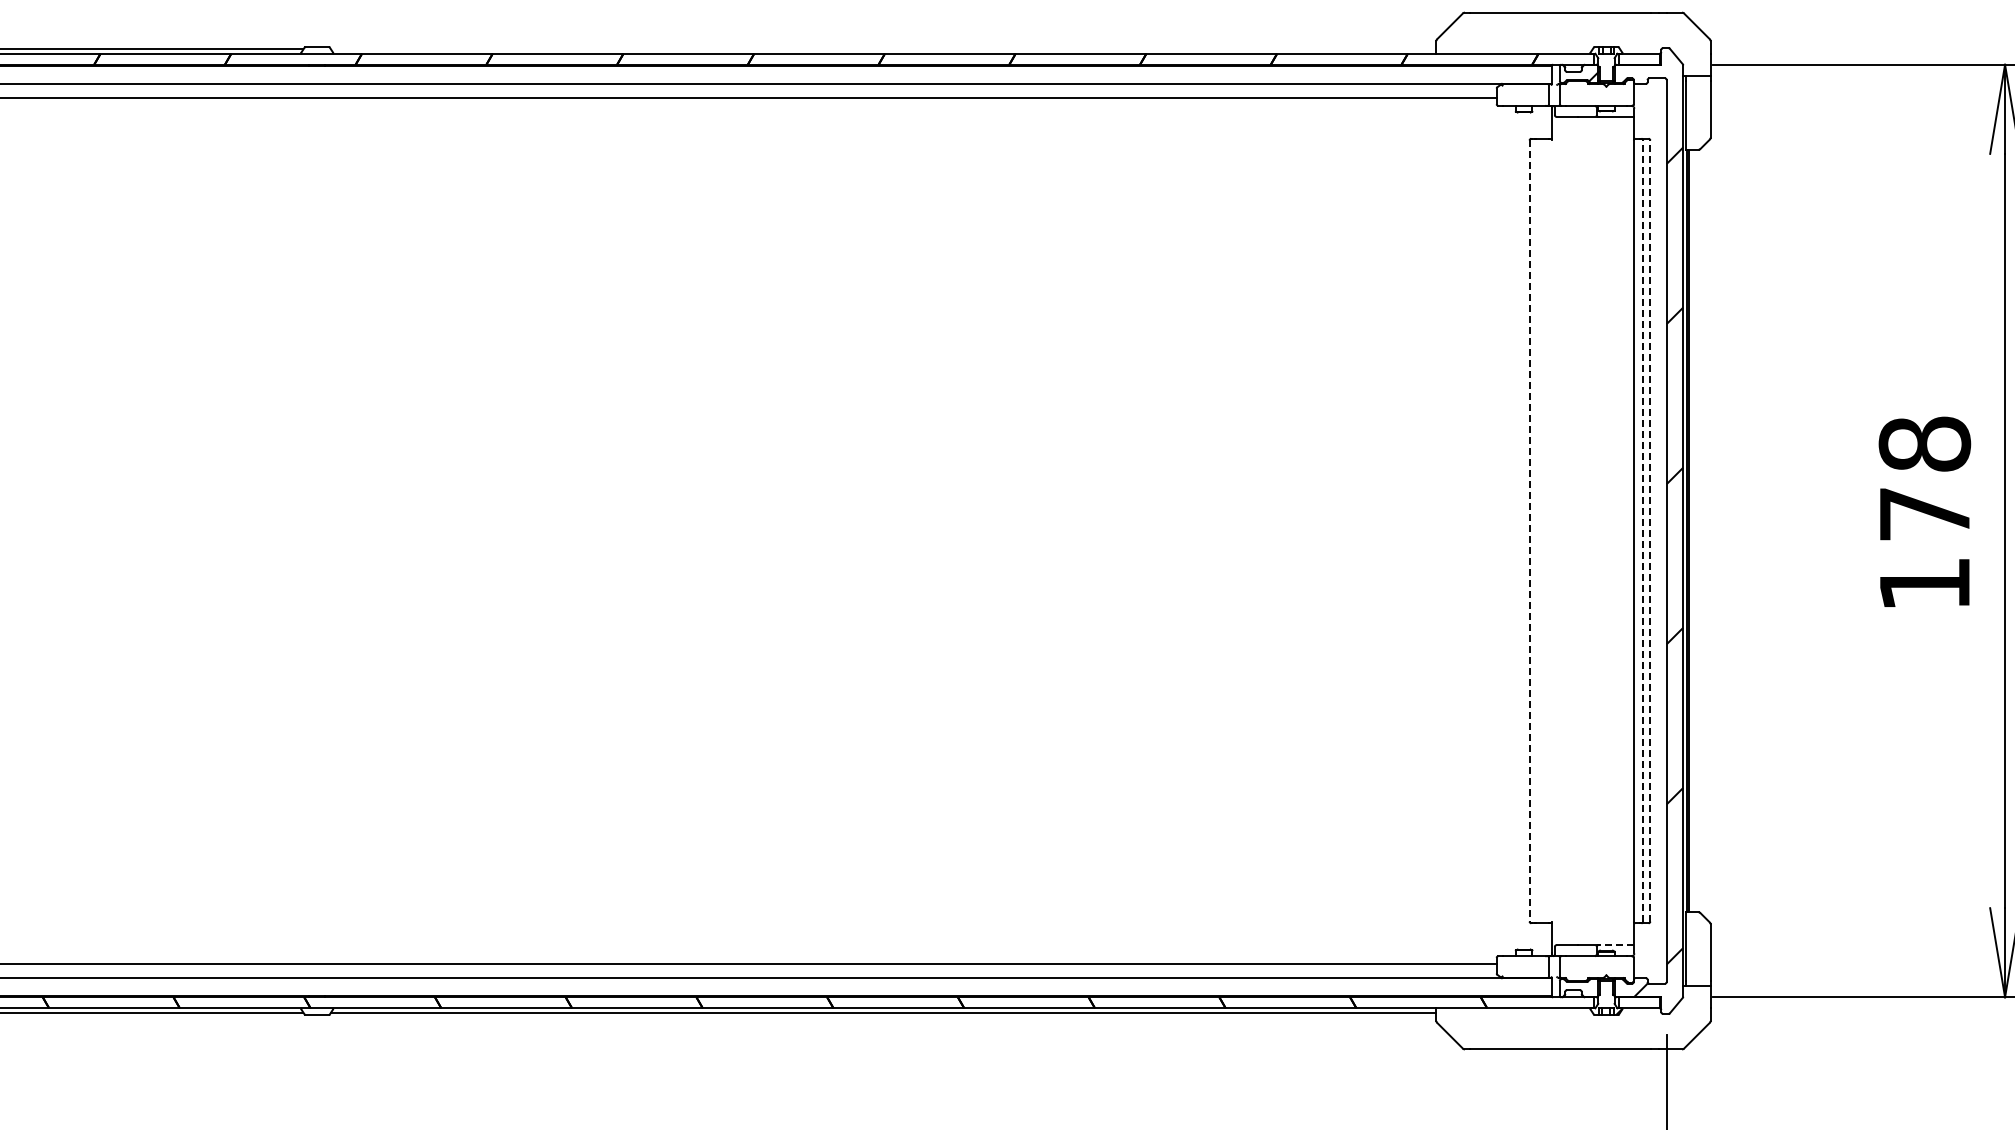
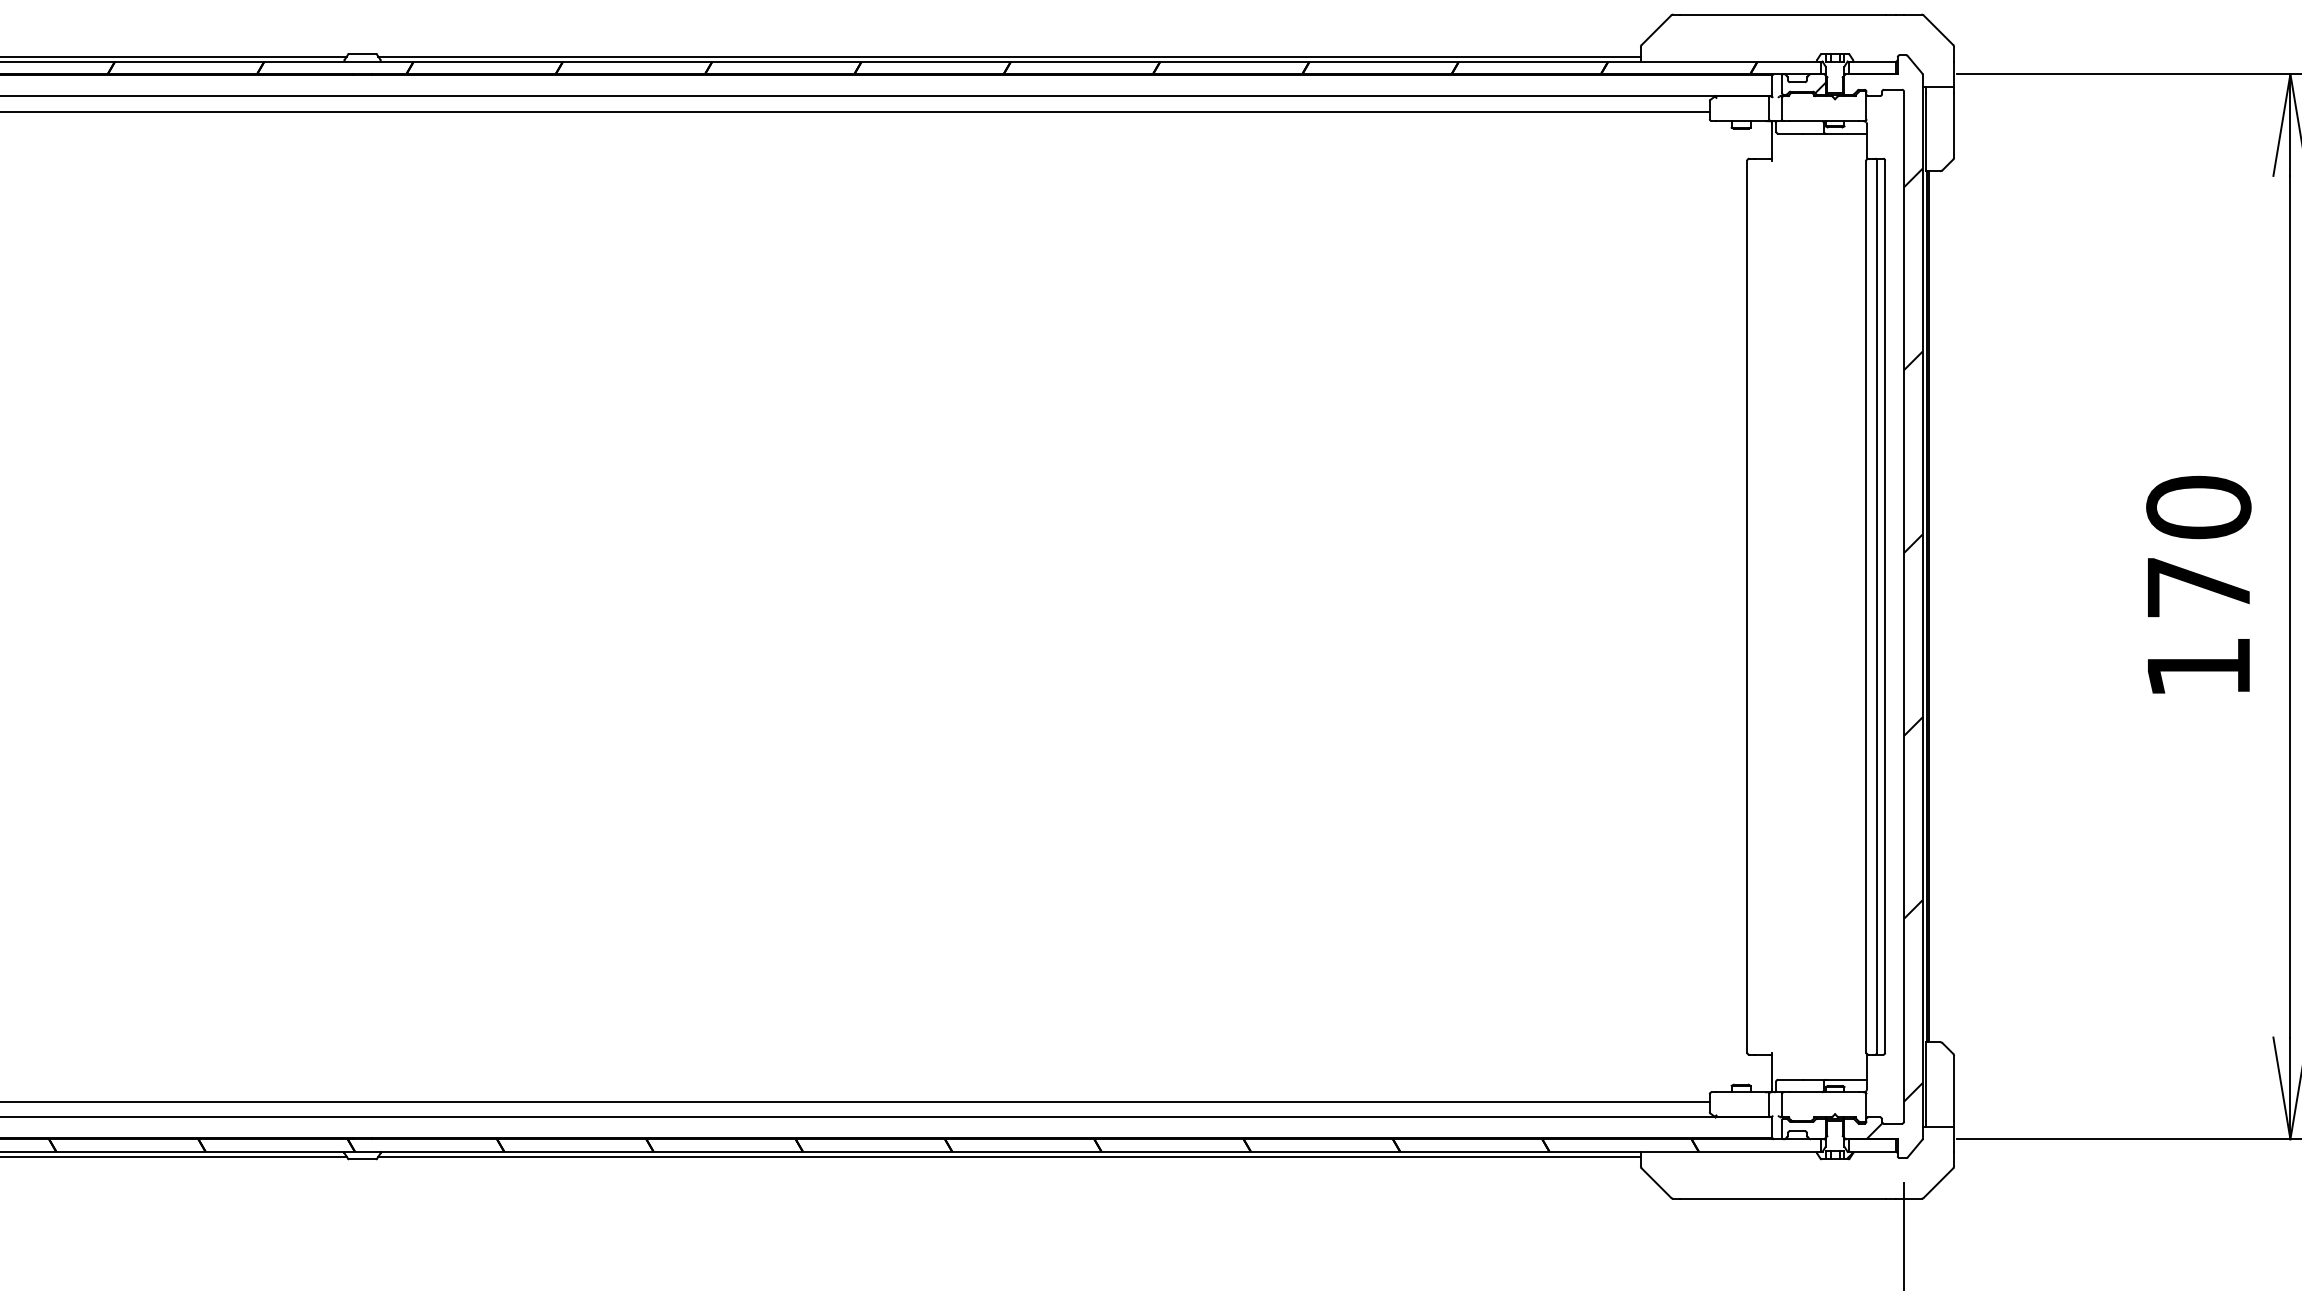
line: (883, 49) -> (1009, 56), added
text: (1924, 443) -> (2198, 506), 178 -> 170
line: (1529, 531) -> (1747, 607), dashed -> solid
line: (1643, 531) -> (1877, 607), dashed -> solid
line: (1650, 531) -> (1885, 607), dashed -> solid
line: (1616, 945) -> (1846, 1080), dashed -> solid

